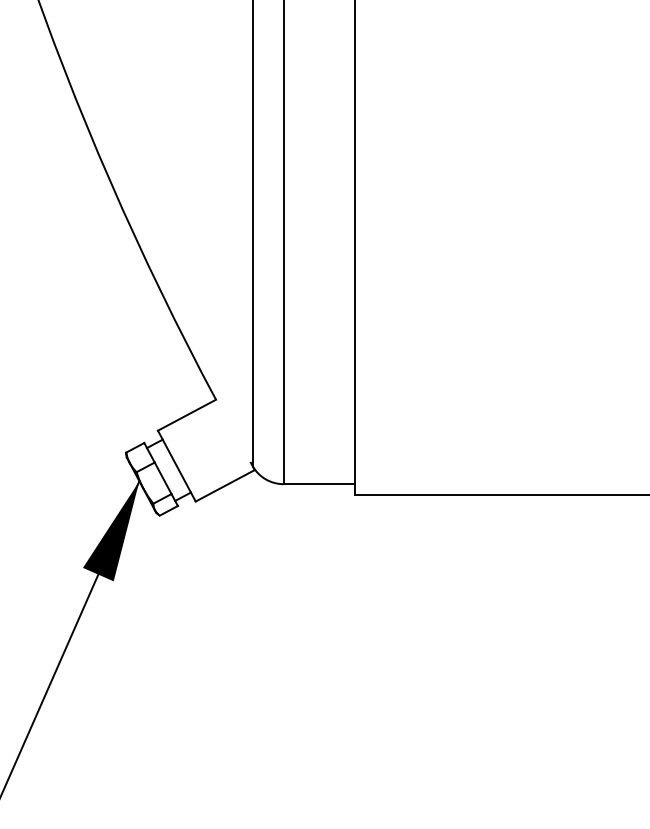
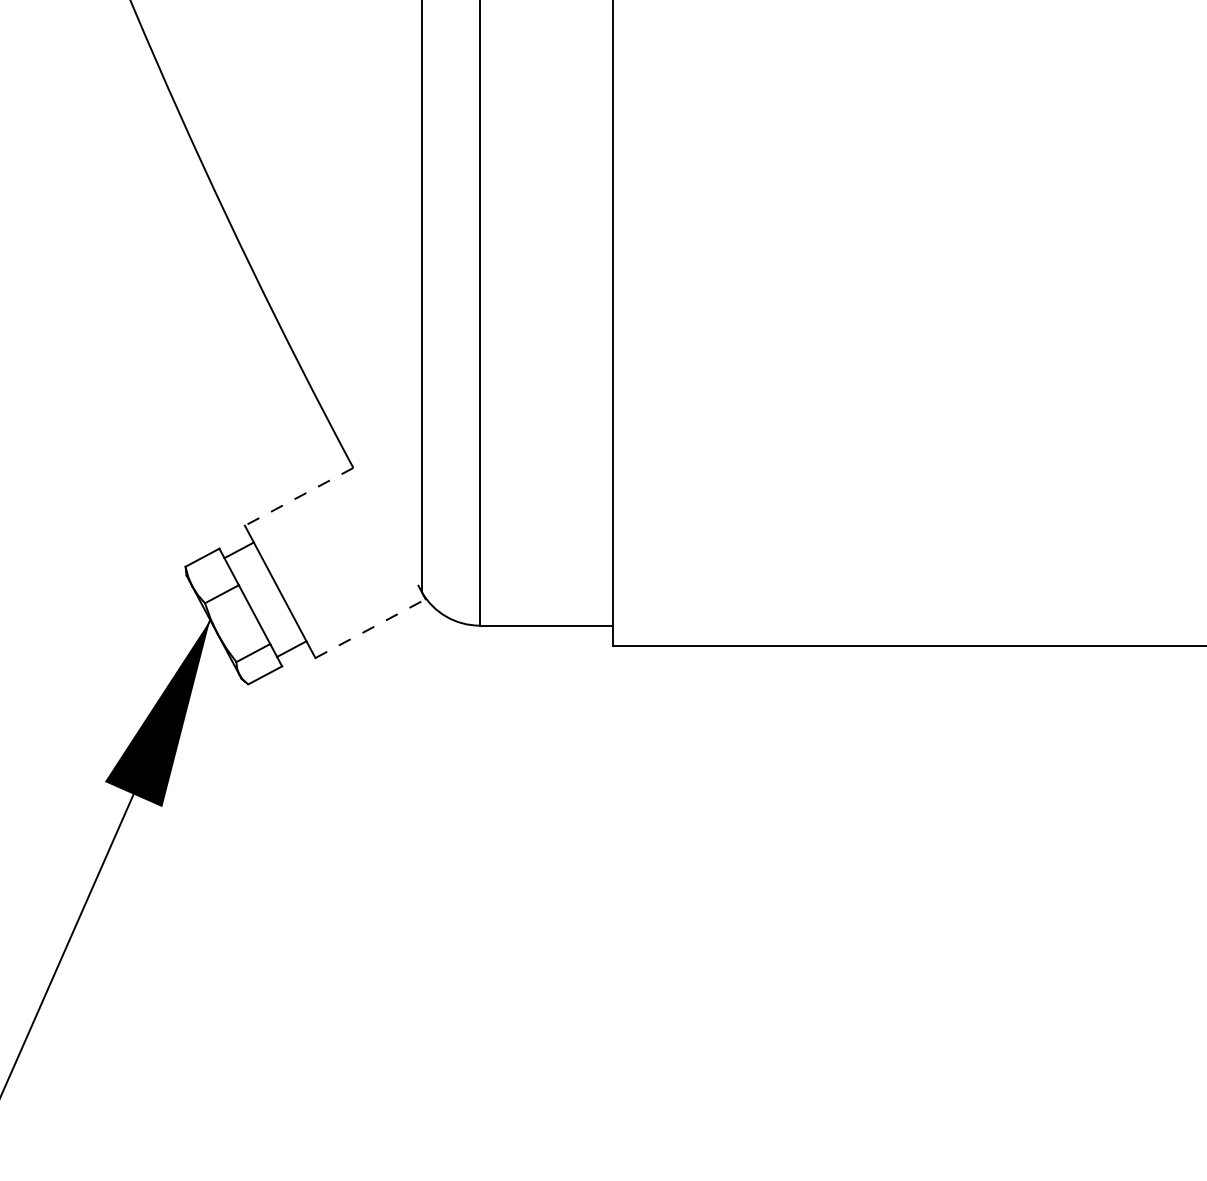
line: (187, 415) -> (300, 497), solid -> dashed
line: (225, 485) -> (371, 628), solid -> dashed

